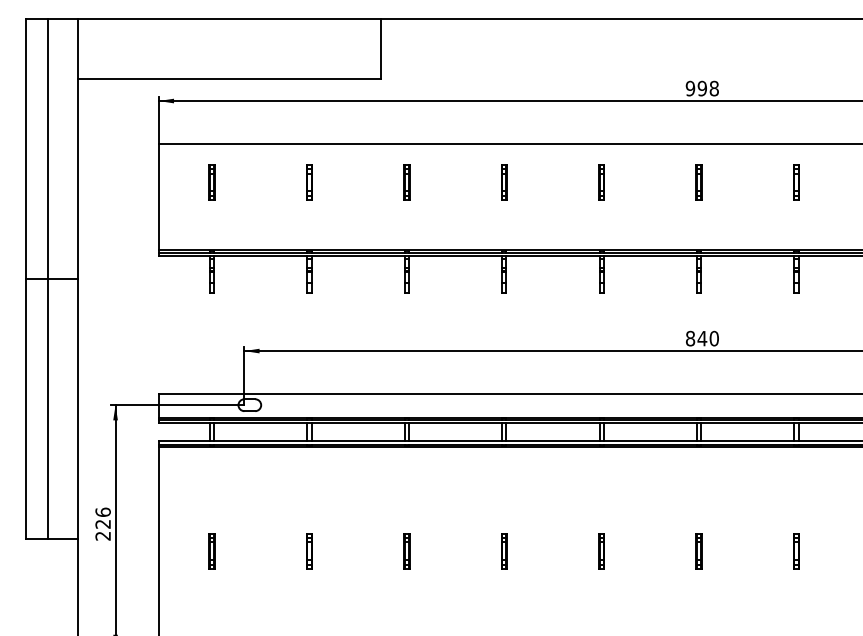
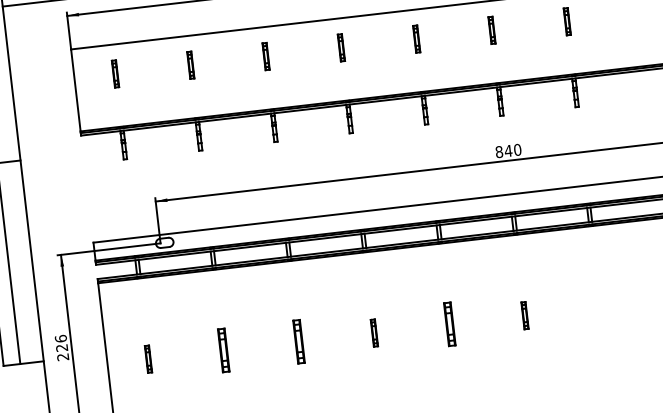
part: (309, 551) -> (223, 350), size x1.6
part: (406, 551) -> (298, 341), size x1.6
part: (601, 551) -> (449, 324), size x1.6
part: (796, 551) -> (600, 307), removed

